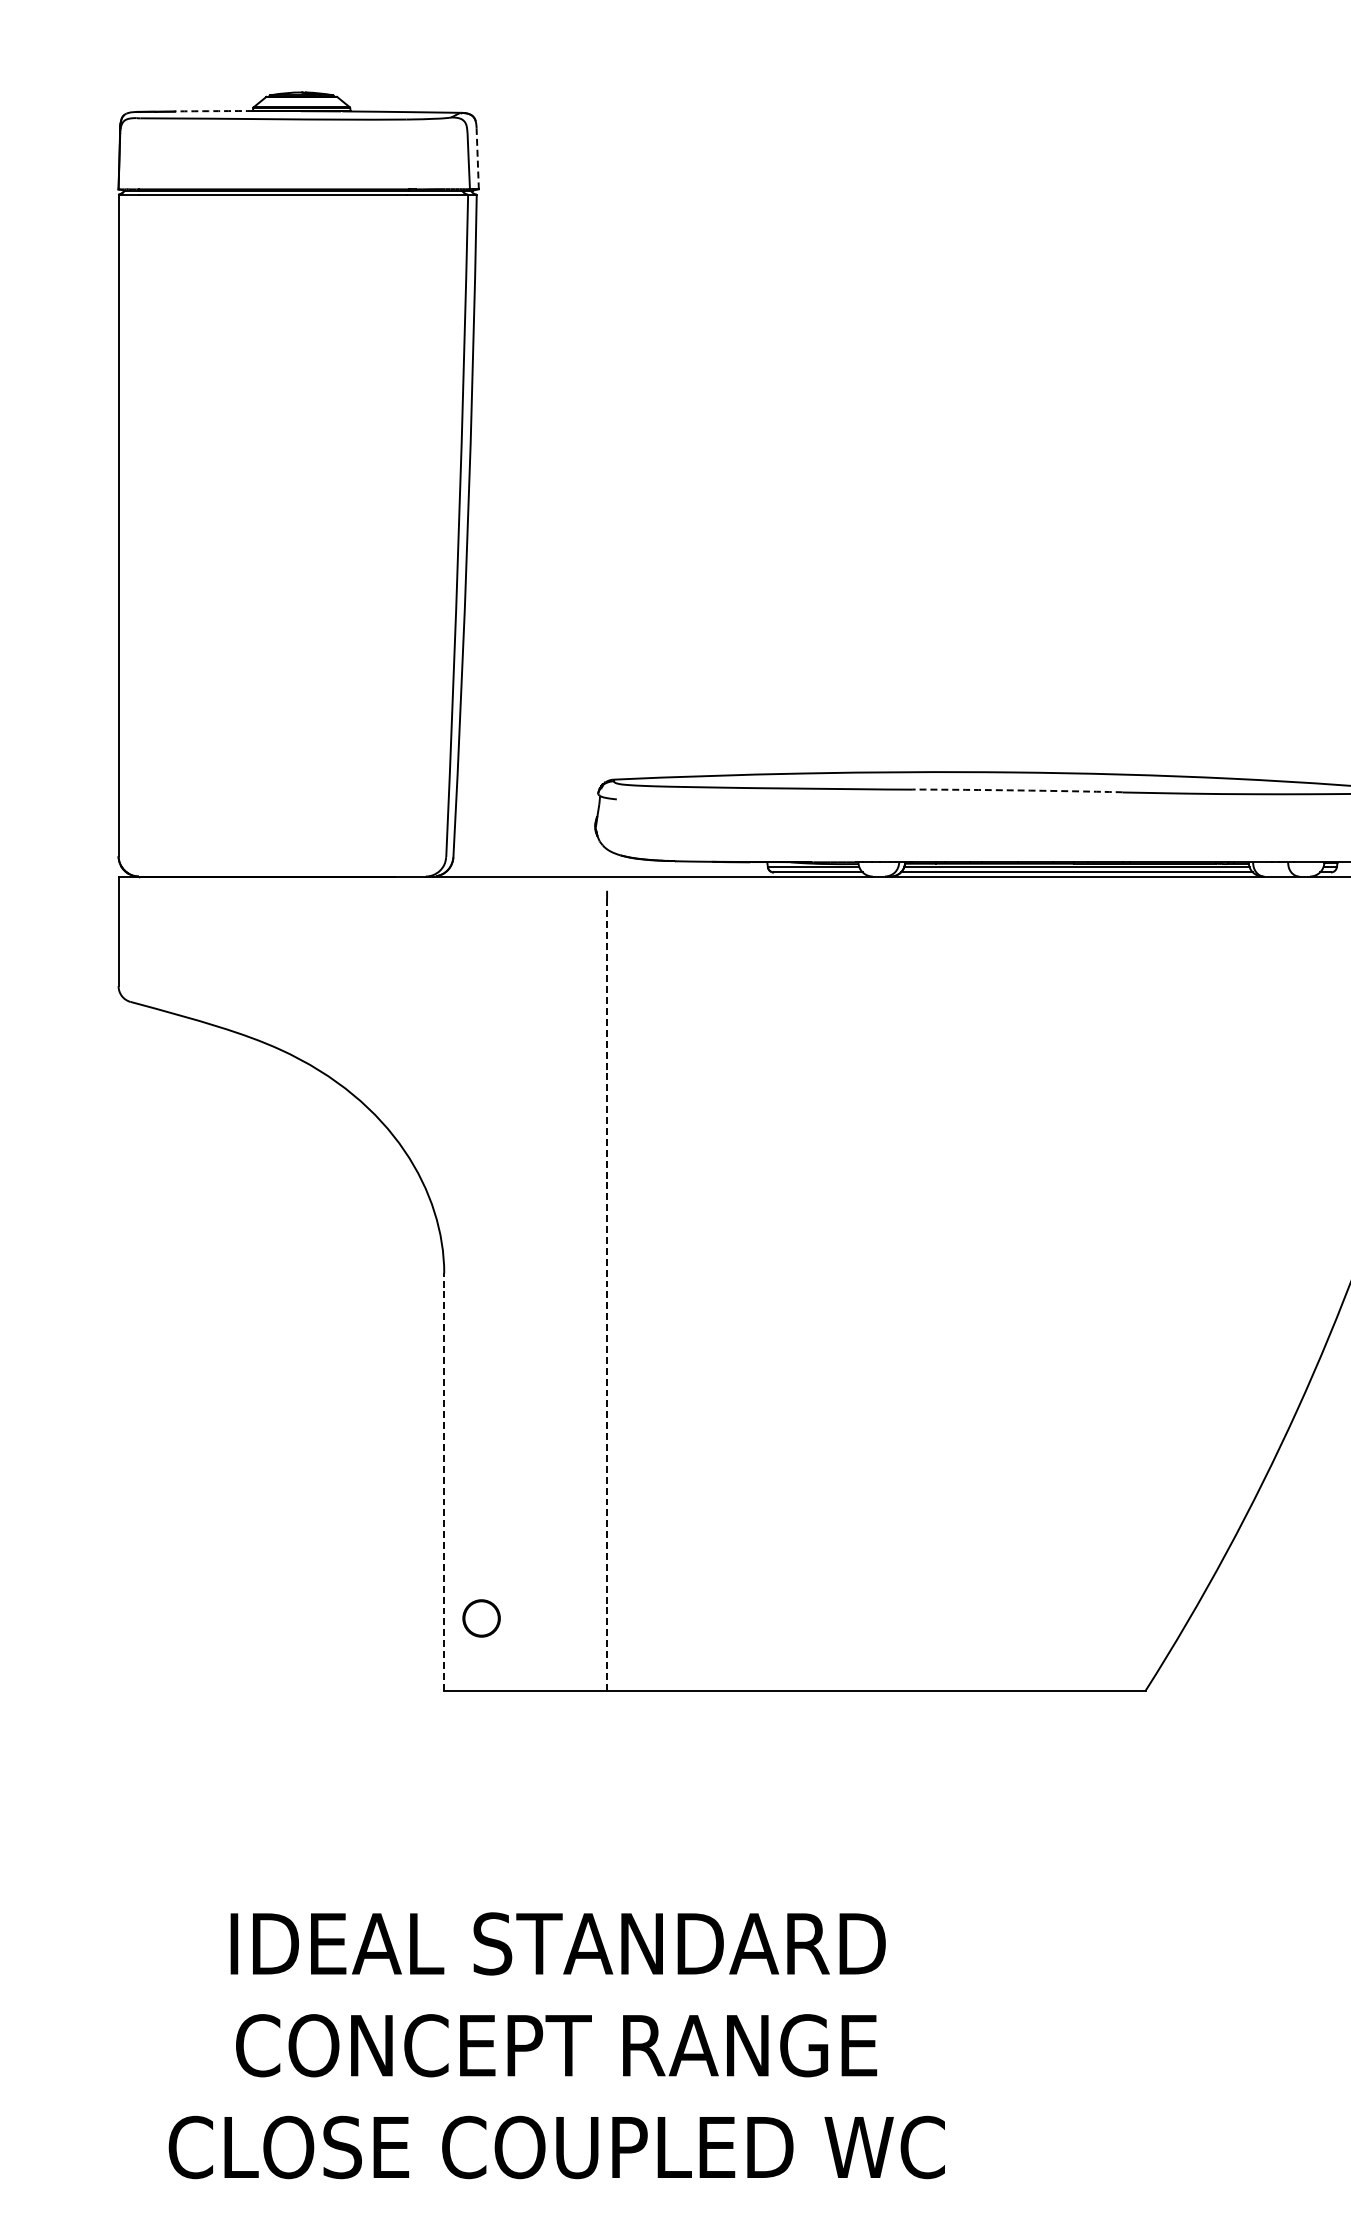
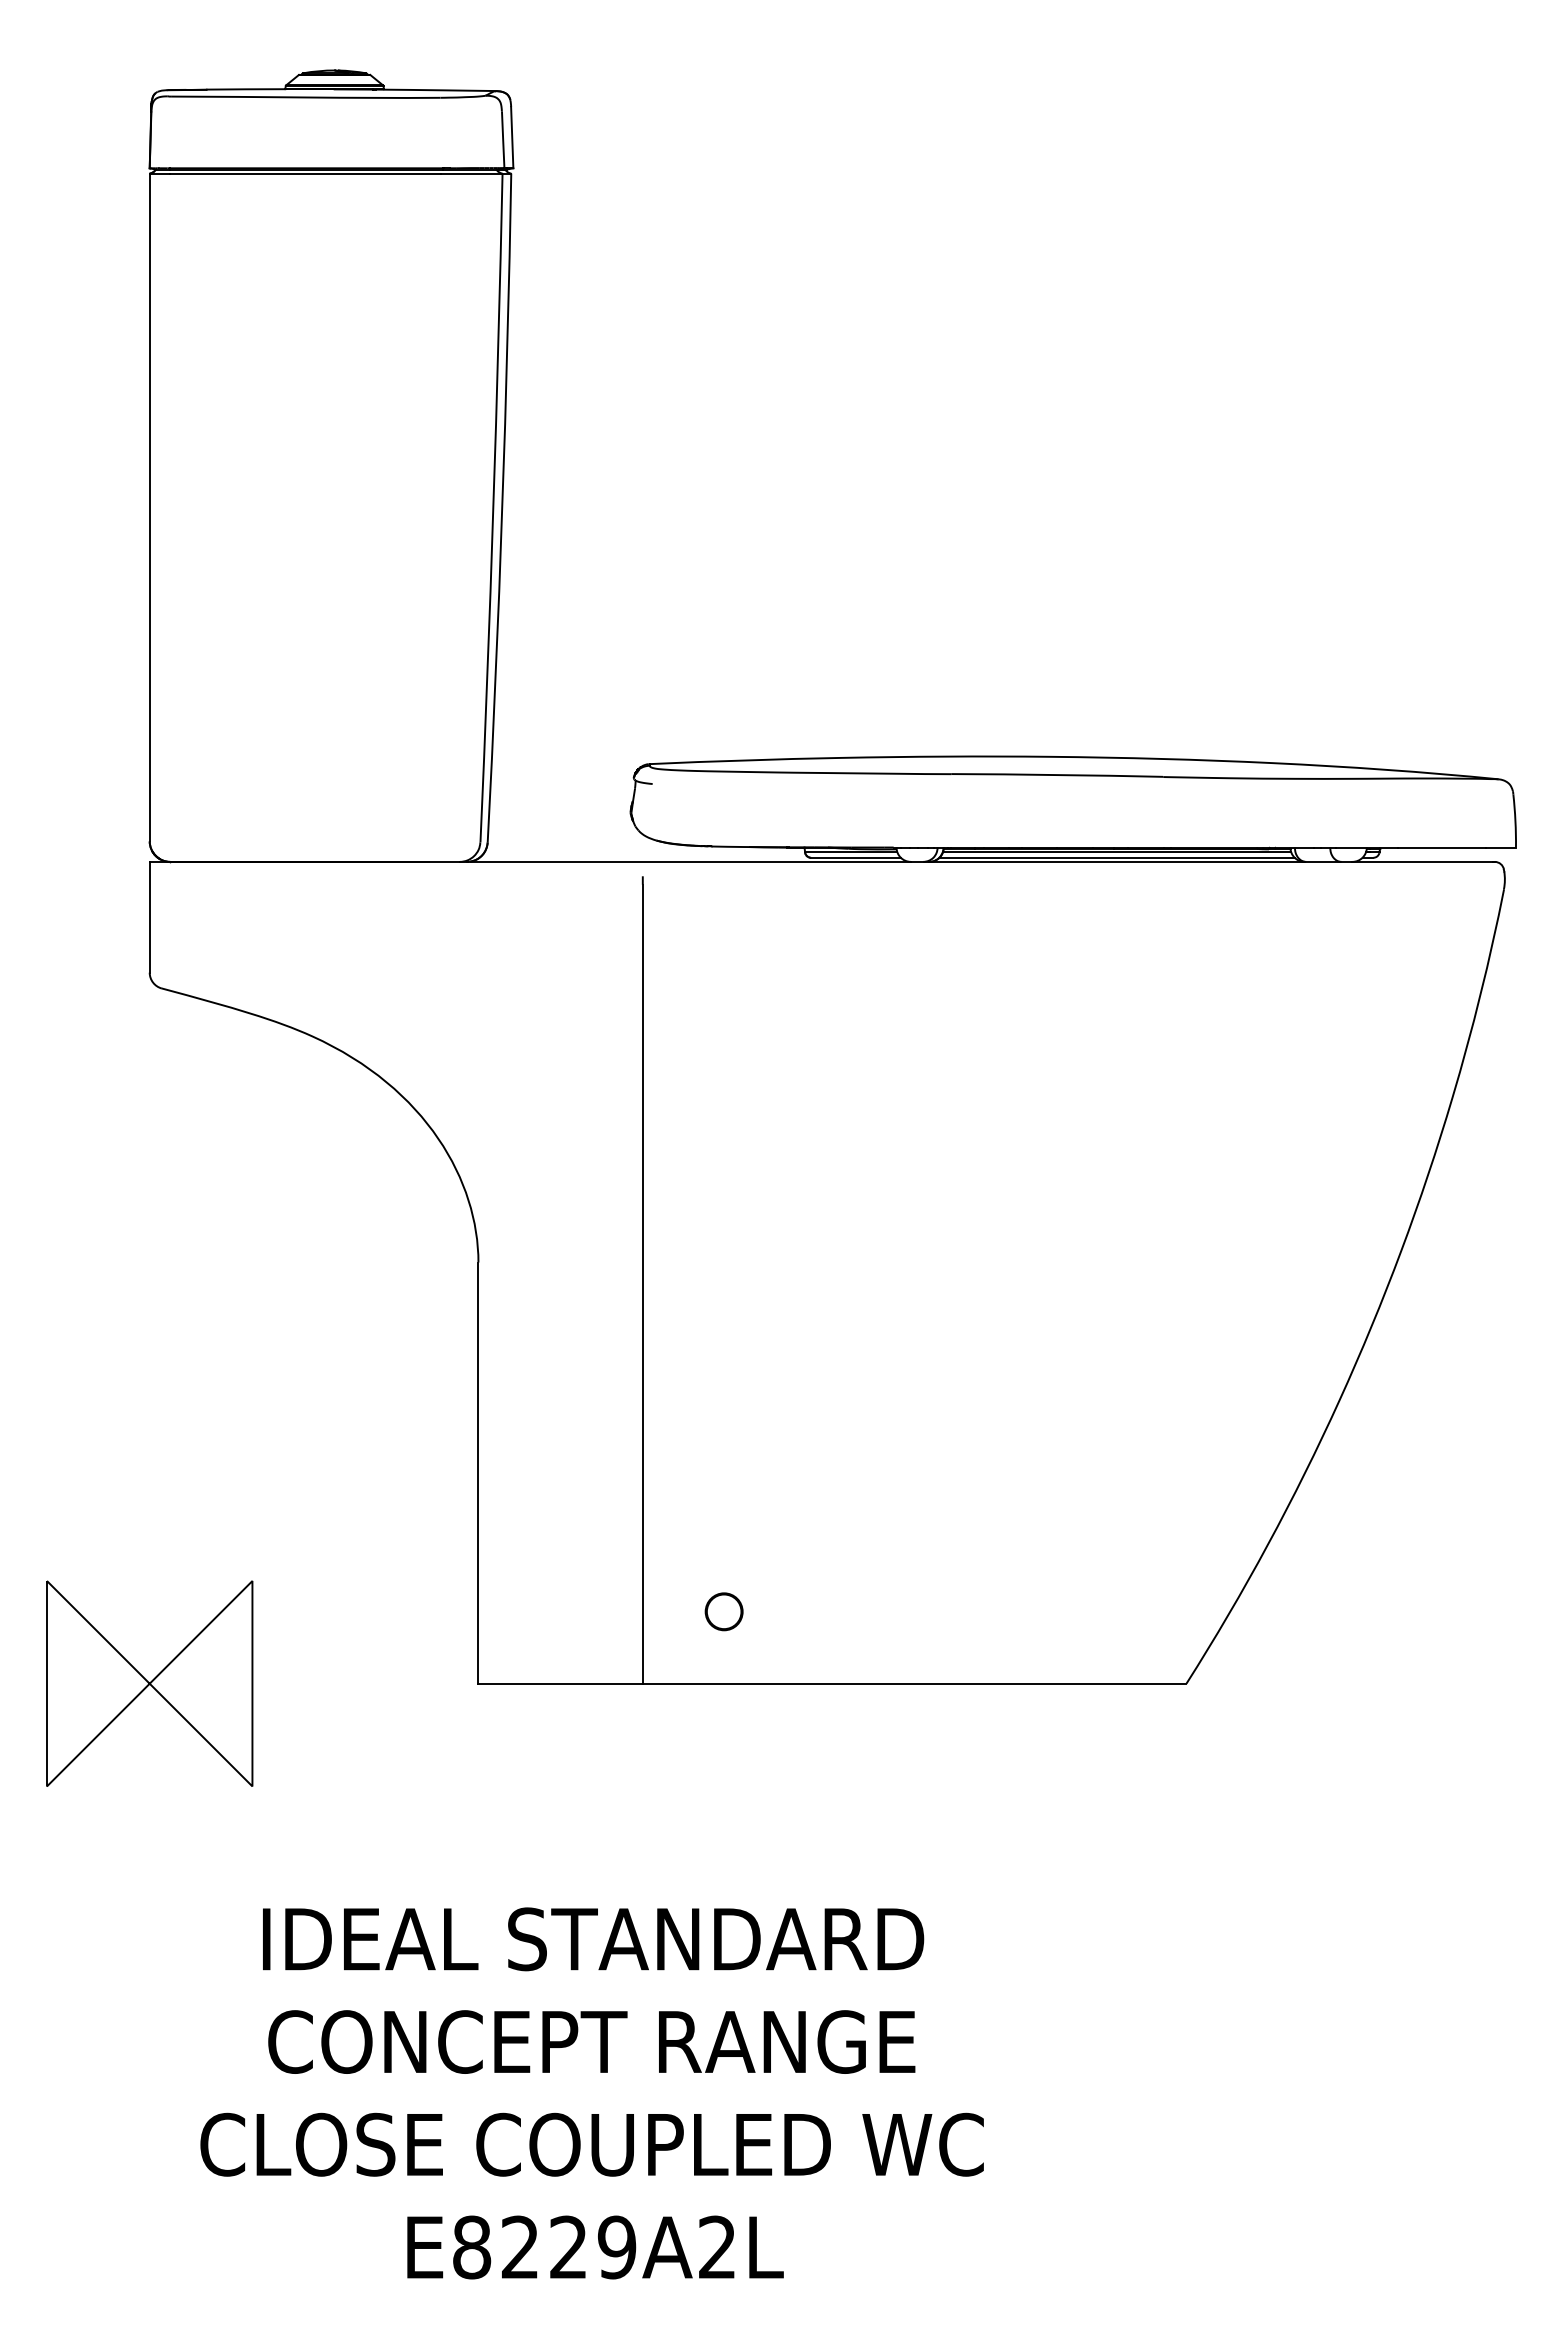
arc: (213, 111) -> (245, 89), dashed -> solid
line: (477, 158) -> (512, 137), dashed -> solid
arc: (1017, 790) -> (1057, 775), dashed -> solid
line: (606, 1295) -> (642, 1284), dashed -> solid
line: (444, 1482) -> (478, 1473), dashed -> solid
part: (480, 1618) -> (723, 1611), moved
part: (118, 1690) -> (149, 1683), added

